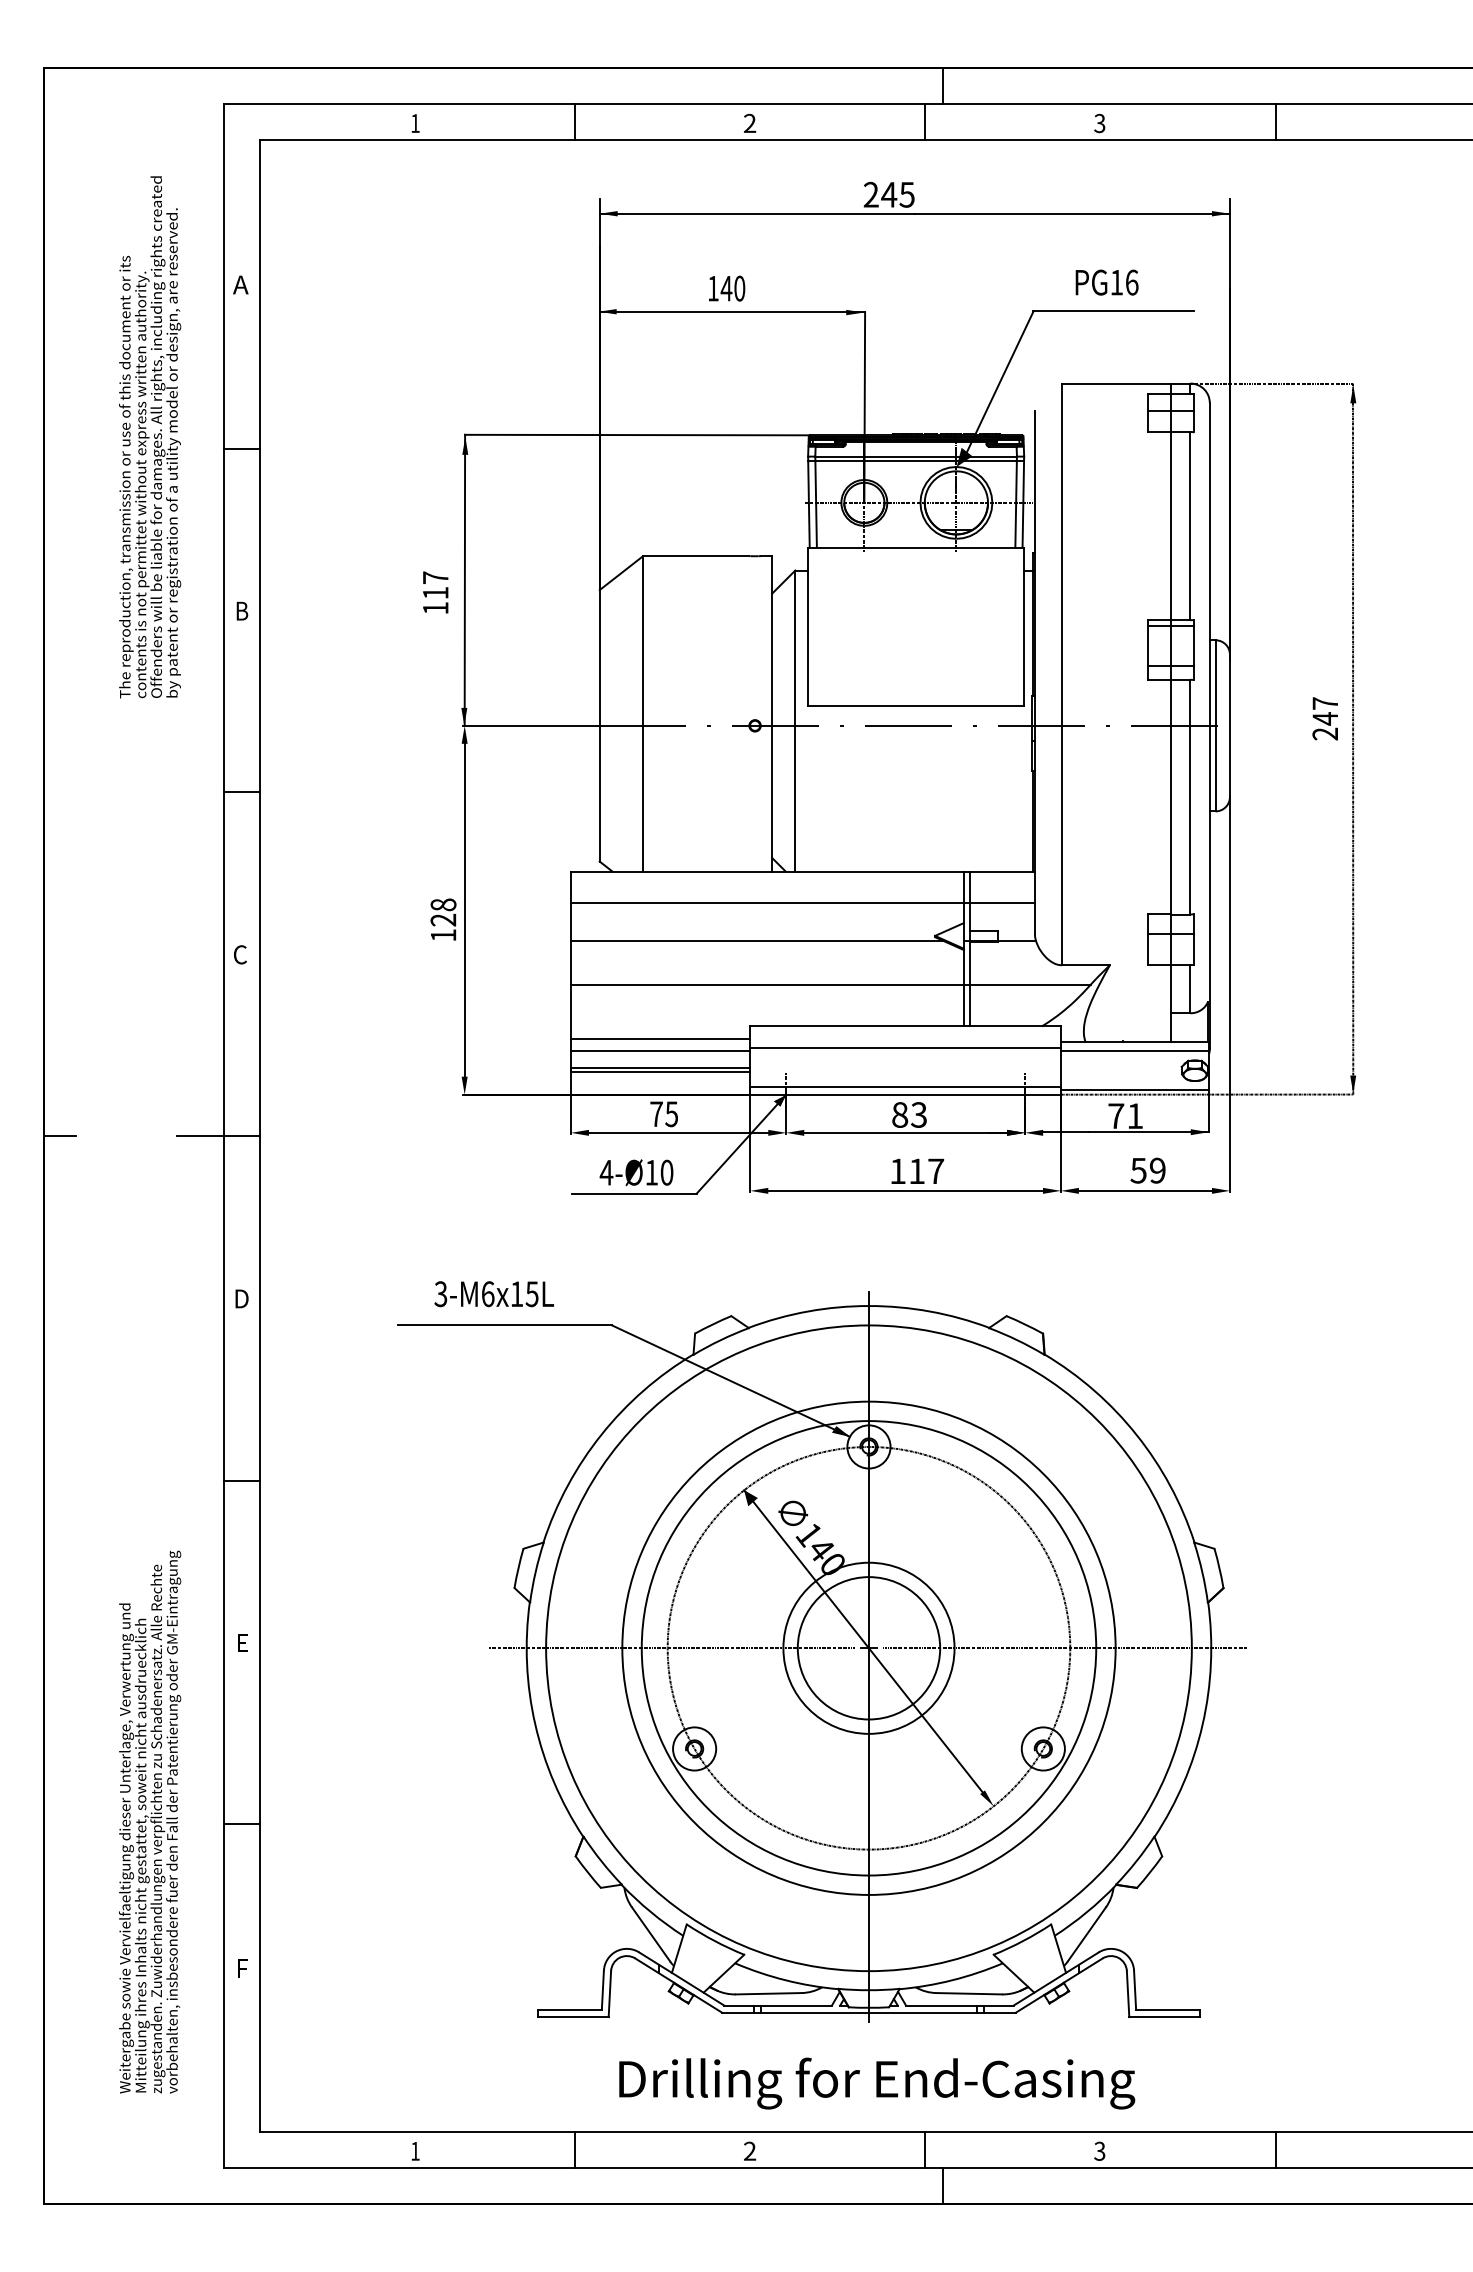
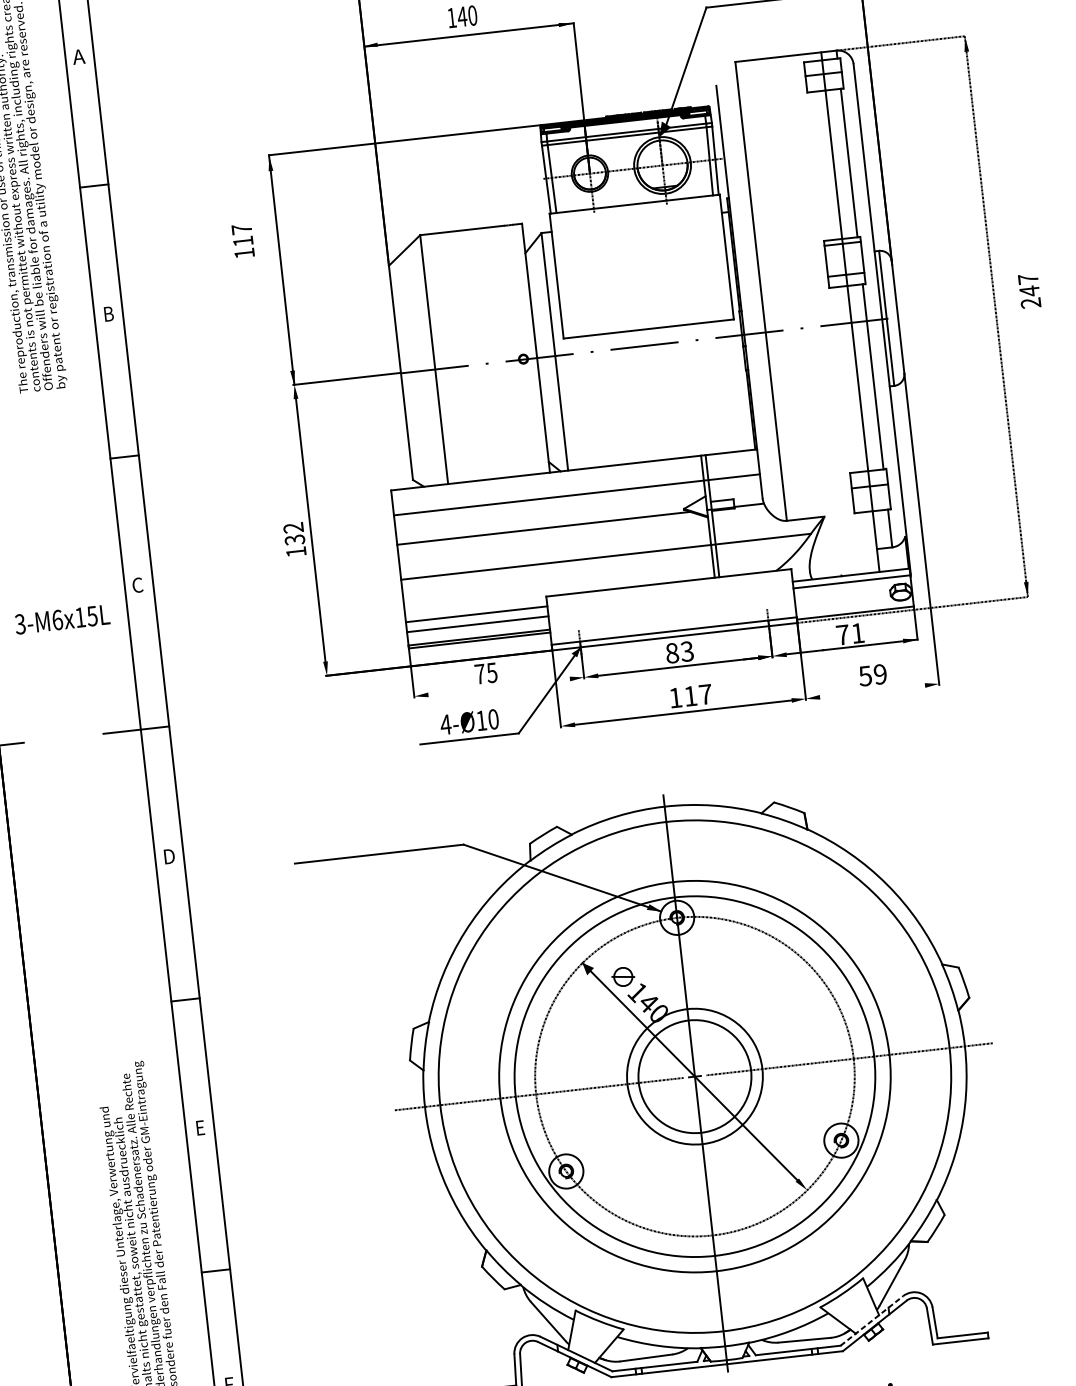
text: (435, 592) -> (243, 240), moved
text: (1324, 718) -> (1028, 290), moved
text: (443, 912) -> (294, 533), 128 -> 132
line: (905, 1048) -> (670, 600), removed
line: (678, 1132) -> (499, 686), removed
line: (1144, 1190) -> (871, 691), removed
text: (493, 1294) -> (61, 619), moved
line: (1056, 1978) -> (872, 1320), solid -> dashed

